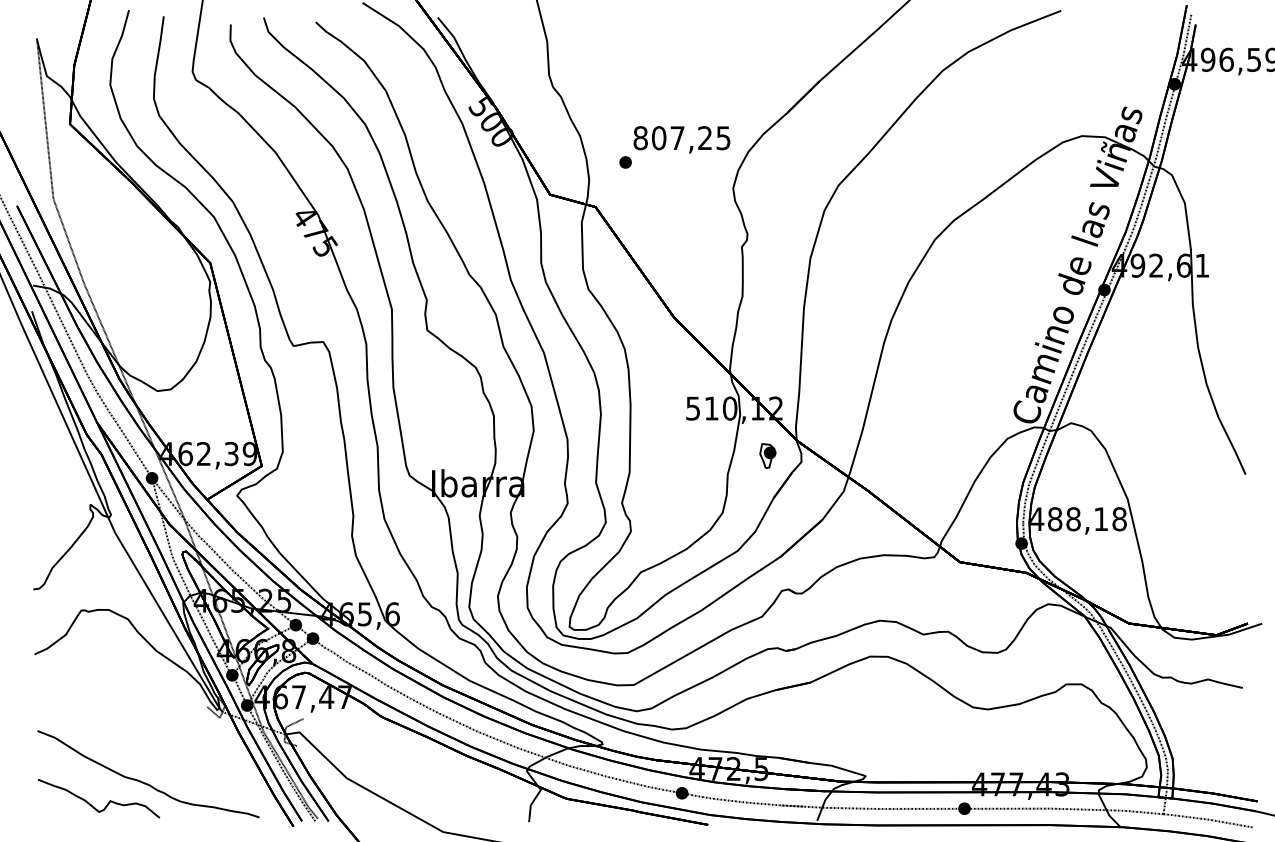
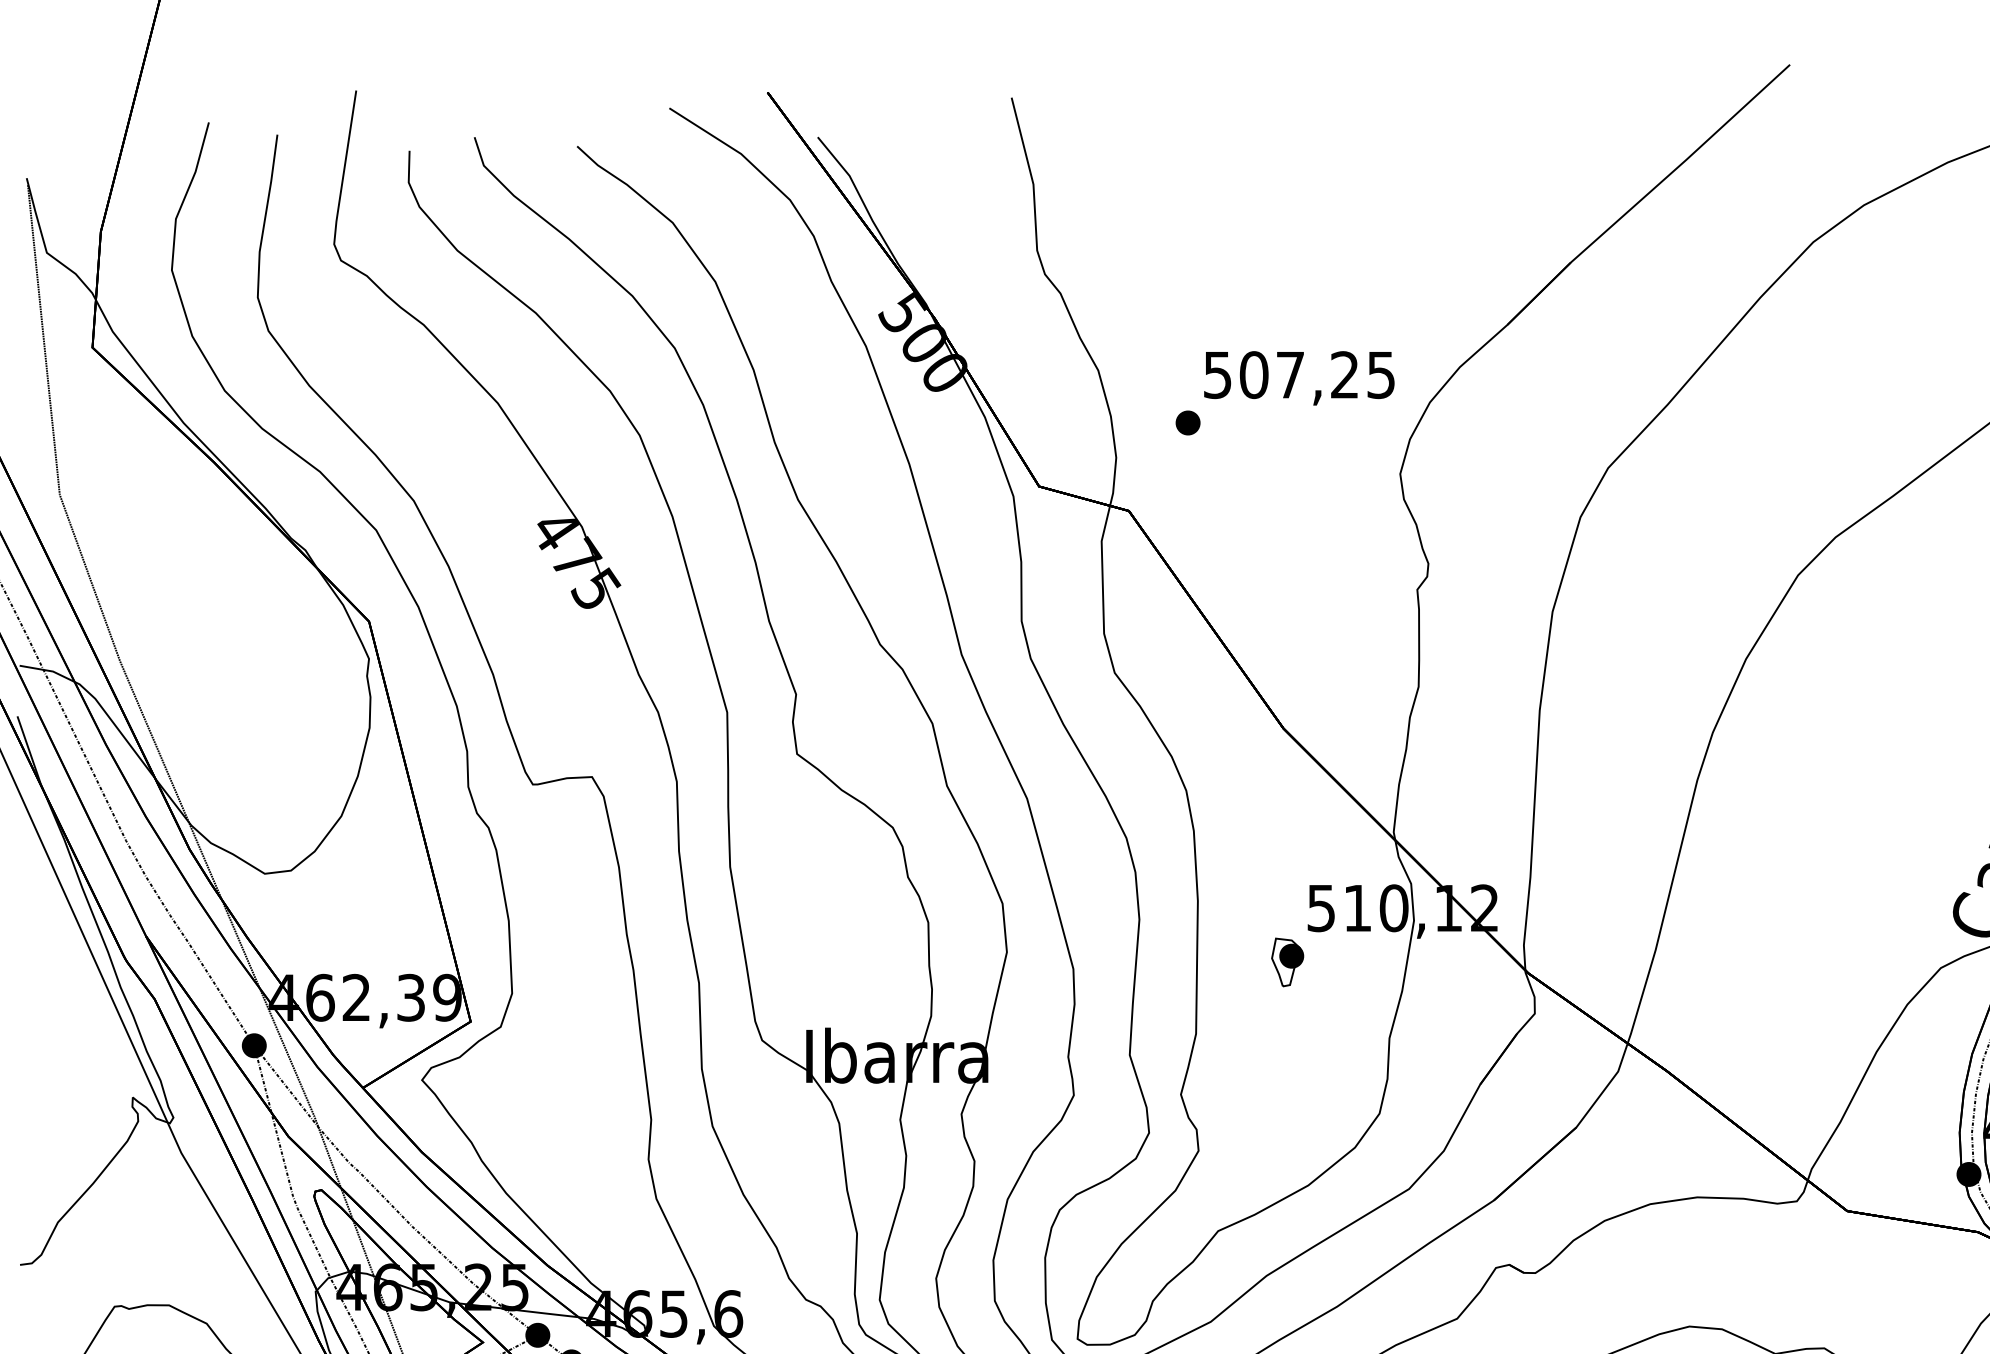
text: (640, 138) -> (1217, 375), 807,25 -> 507,25
part: (767, 455) -> (1286, 961), moved

